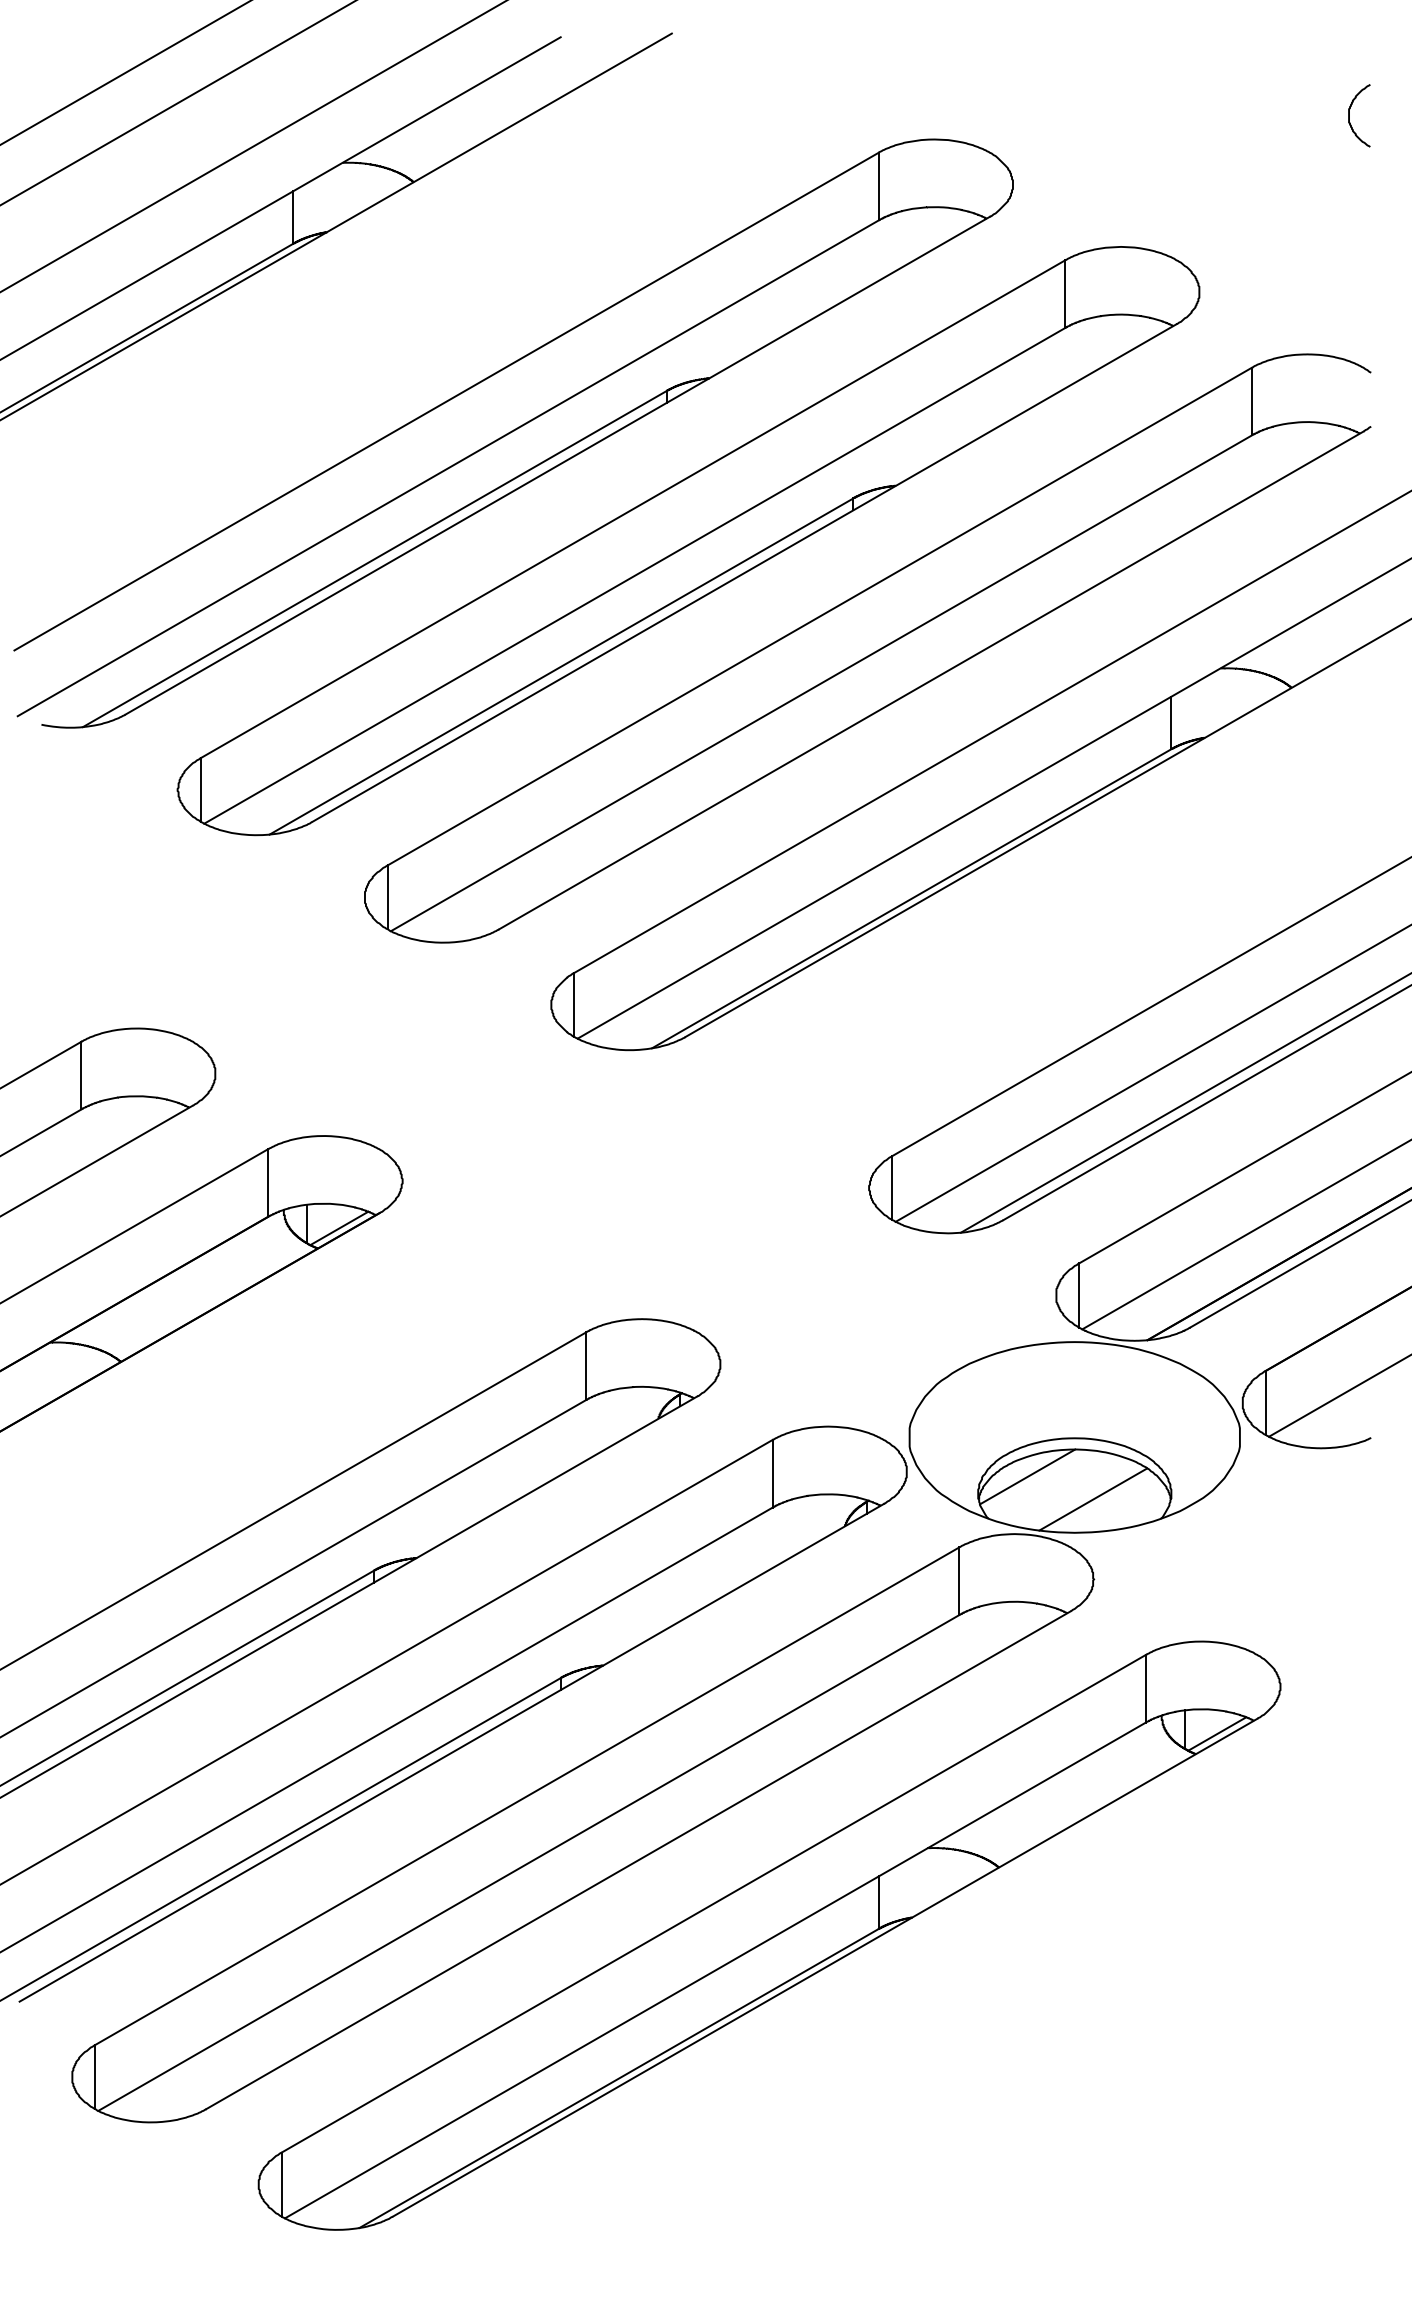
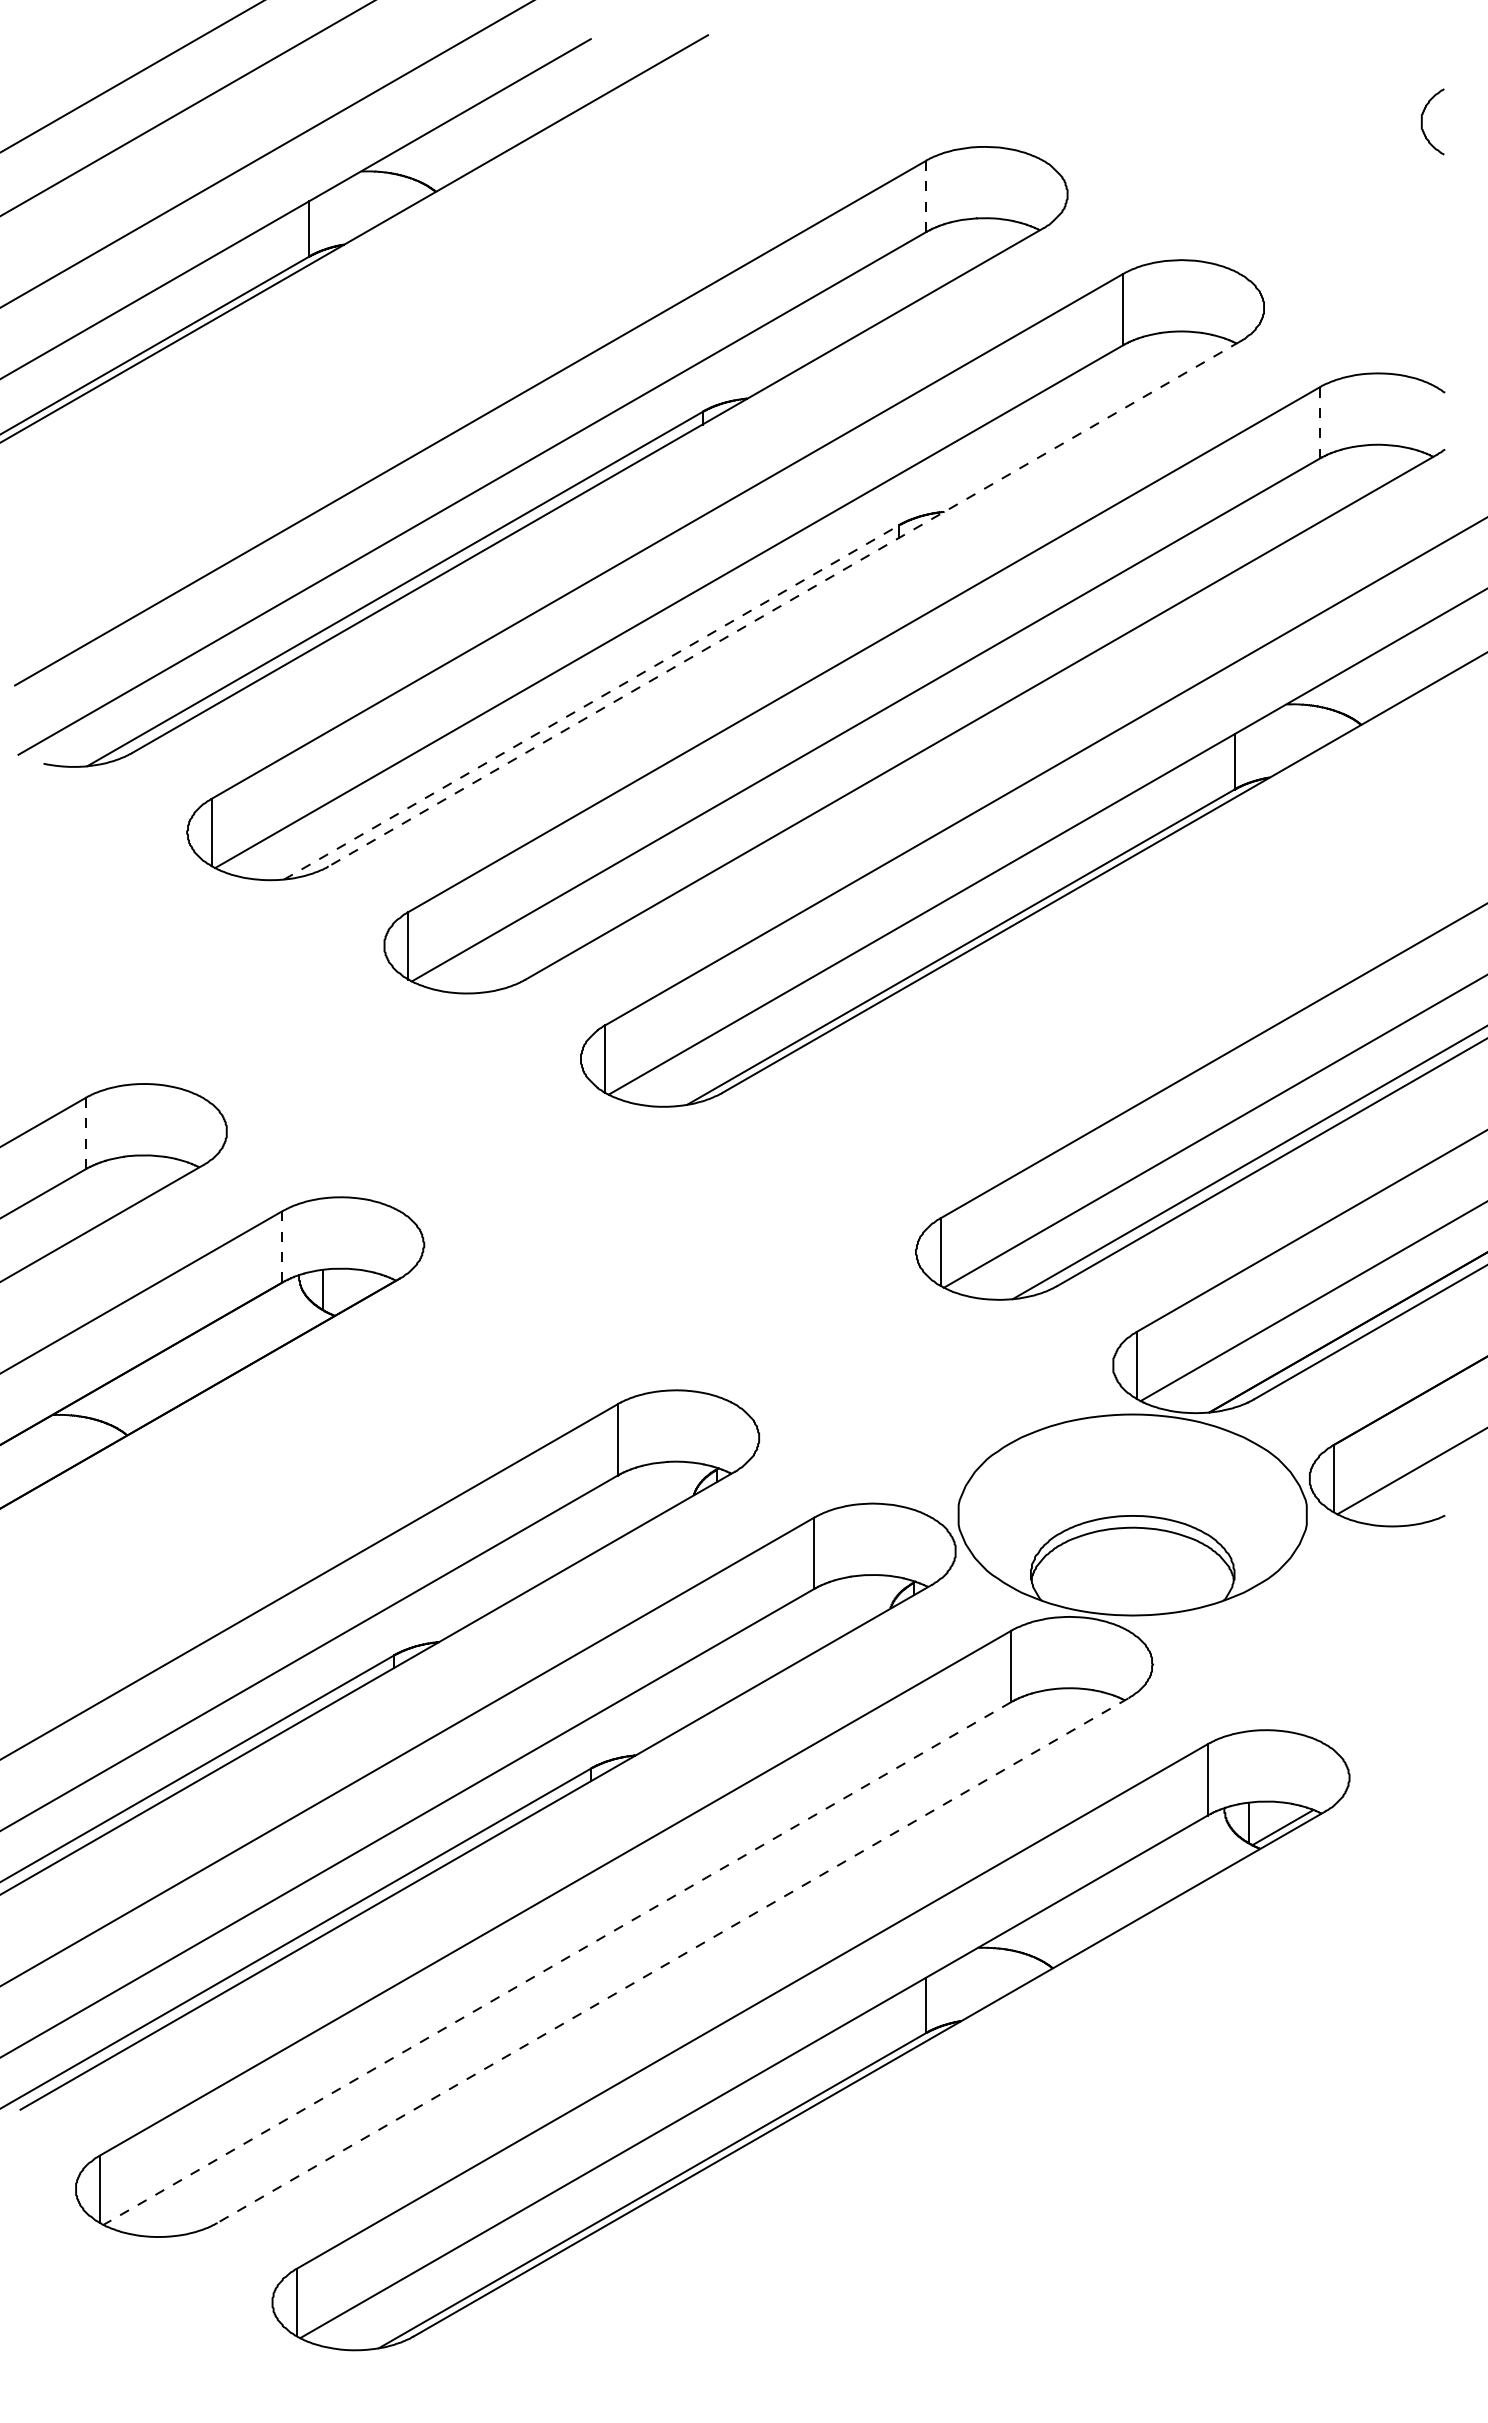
line: (879, 186) -> (926, 196), solid -> dashed
line: (1251, 401) -> (1319, 423), solid -> dashed
line: (744, 572) -> (784, 603), solid -> dashed
line: (562, 666) -> (592, 702), solid -> dashed
line: (81, 1075) -> (85, 1133), solid -> dashed
line: (268, 1182) -> (282, 1246), solid -> dashed
line: (339, 1228) -> (357, 1294), removed
line: (1027, 1476) -> (1082, 1556), removed
line: (1093, 1499) -> (1152, 1580), removed
line: (638, 1860) -> (672, 1960), solid -> dashed
line: (529, 1862) -> (557, 1963), solid -> dashed

